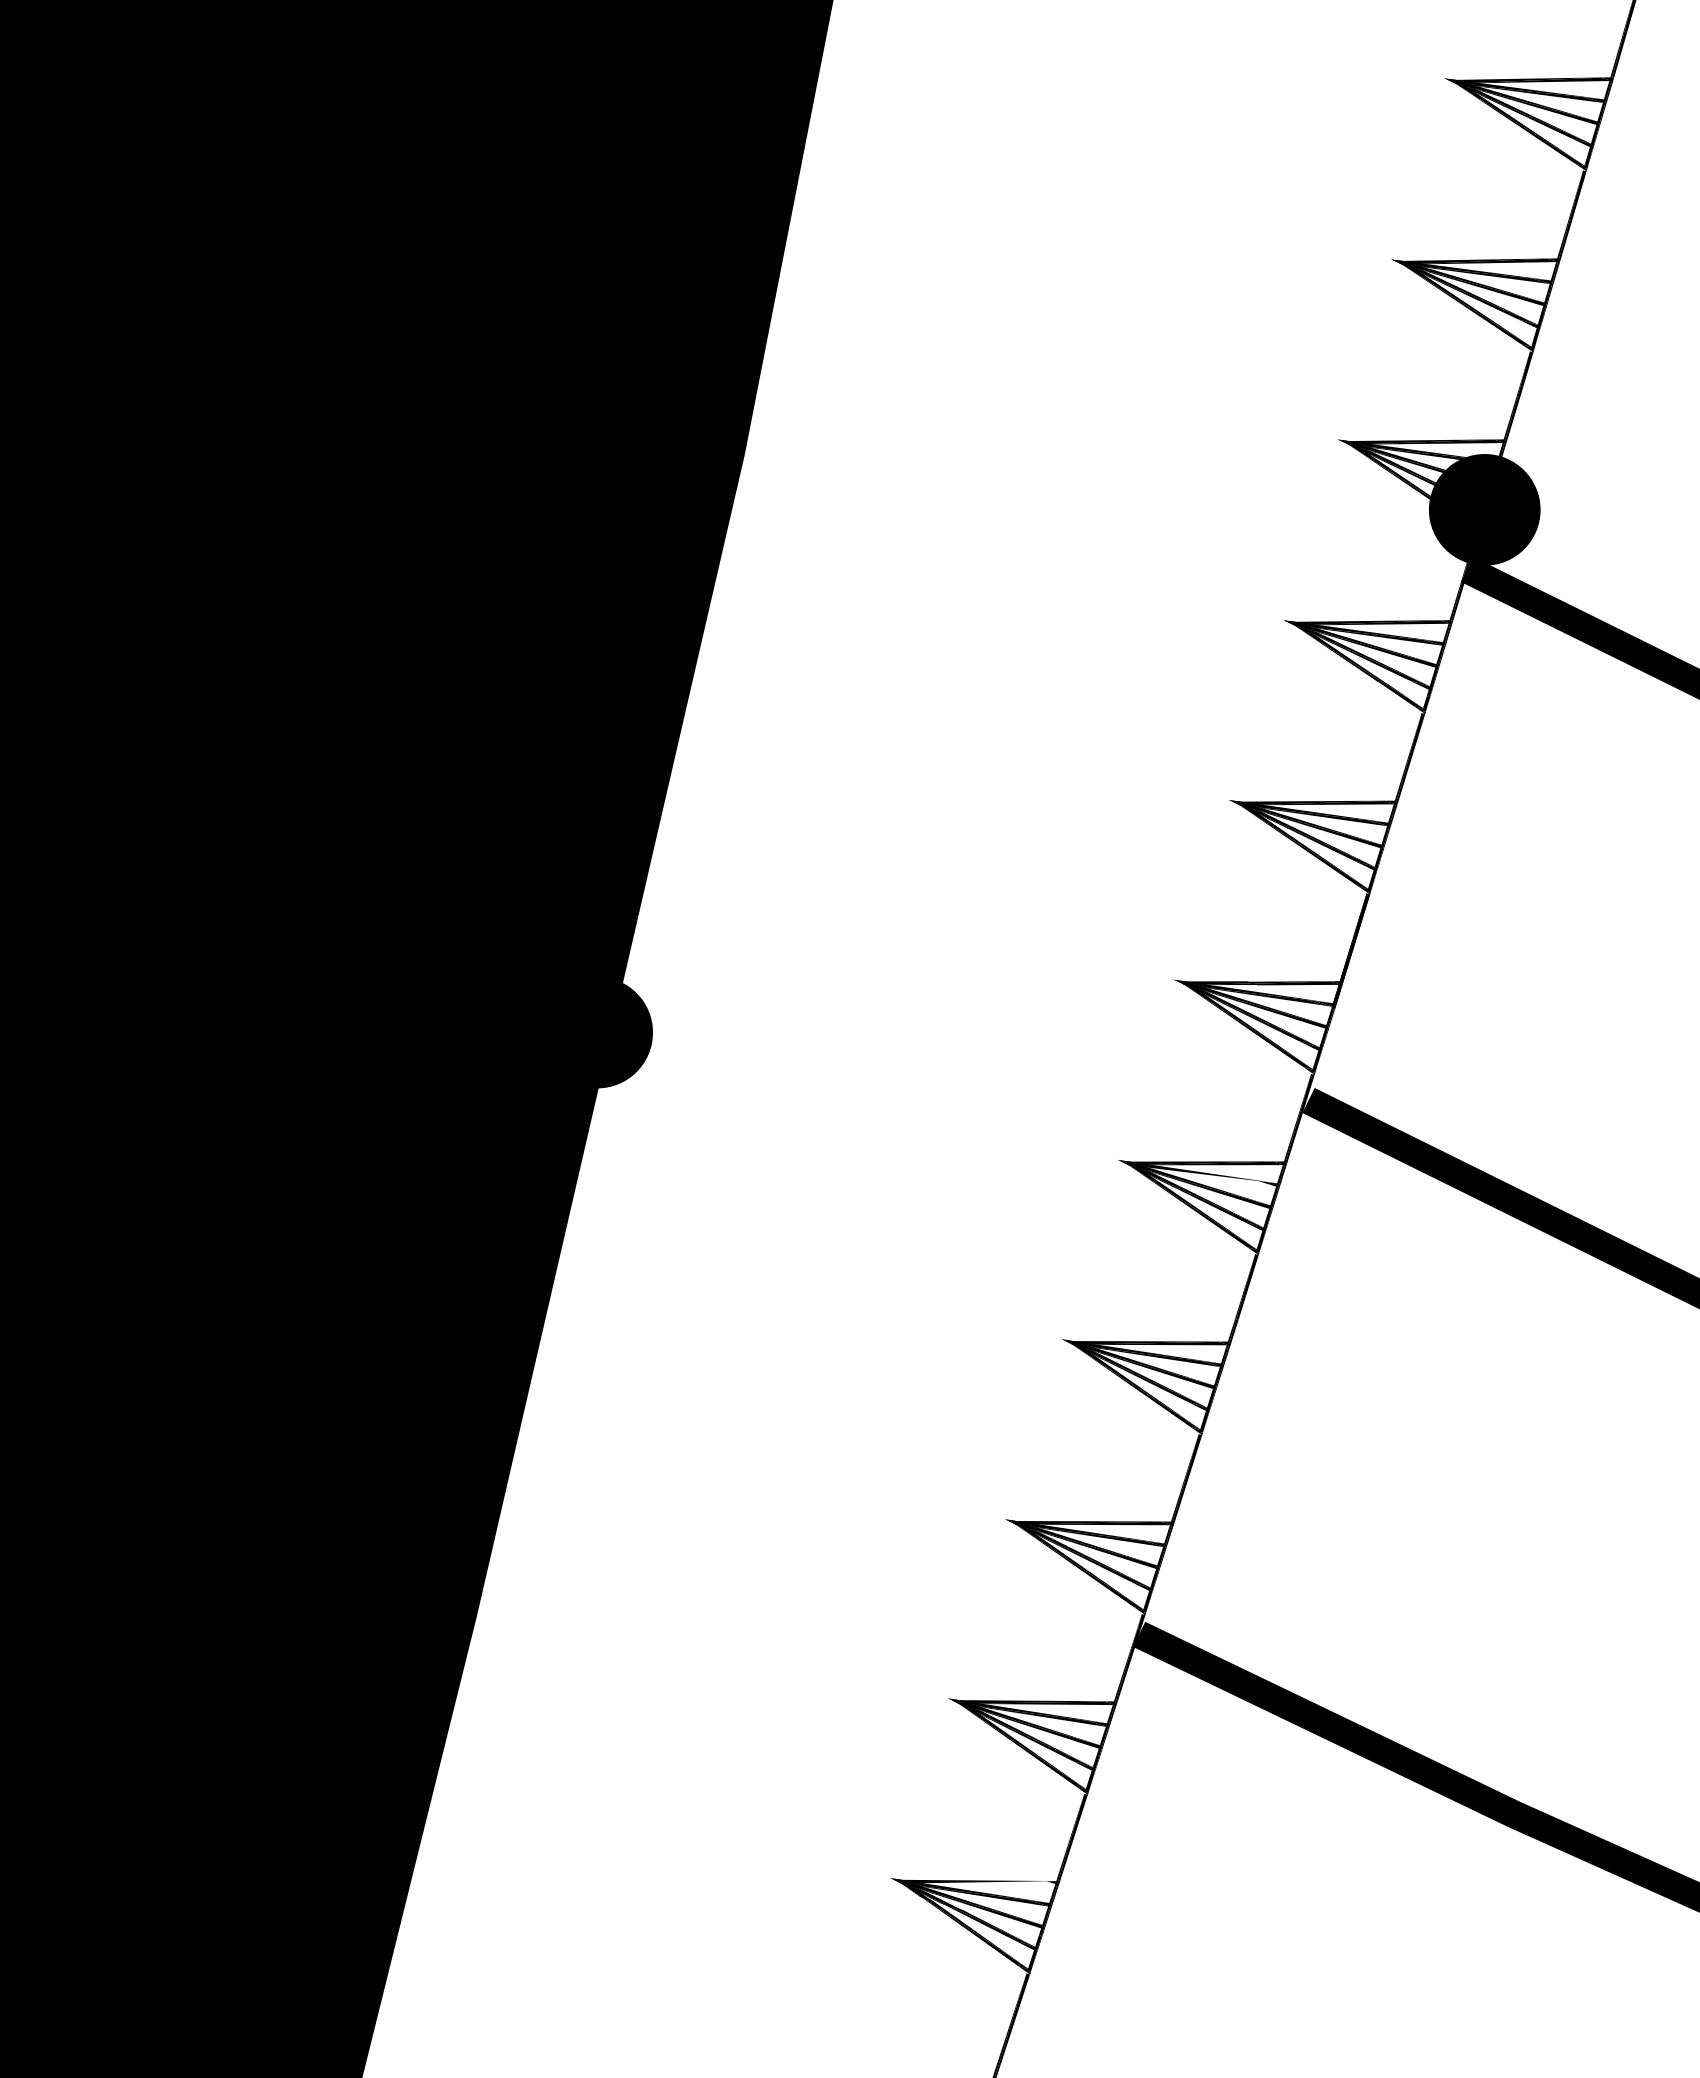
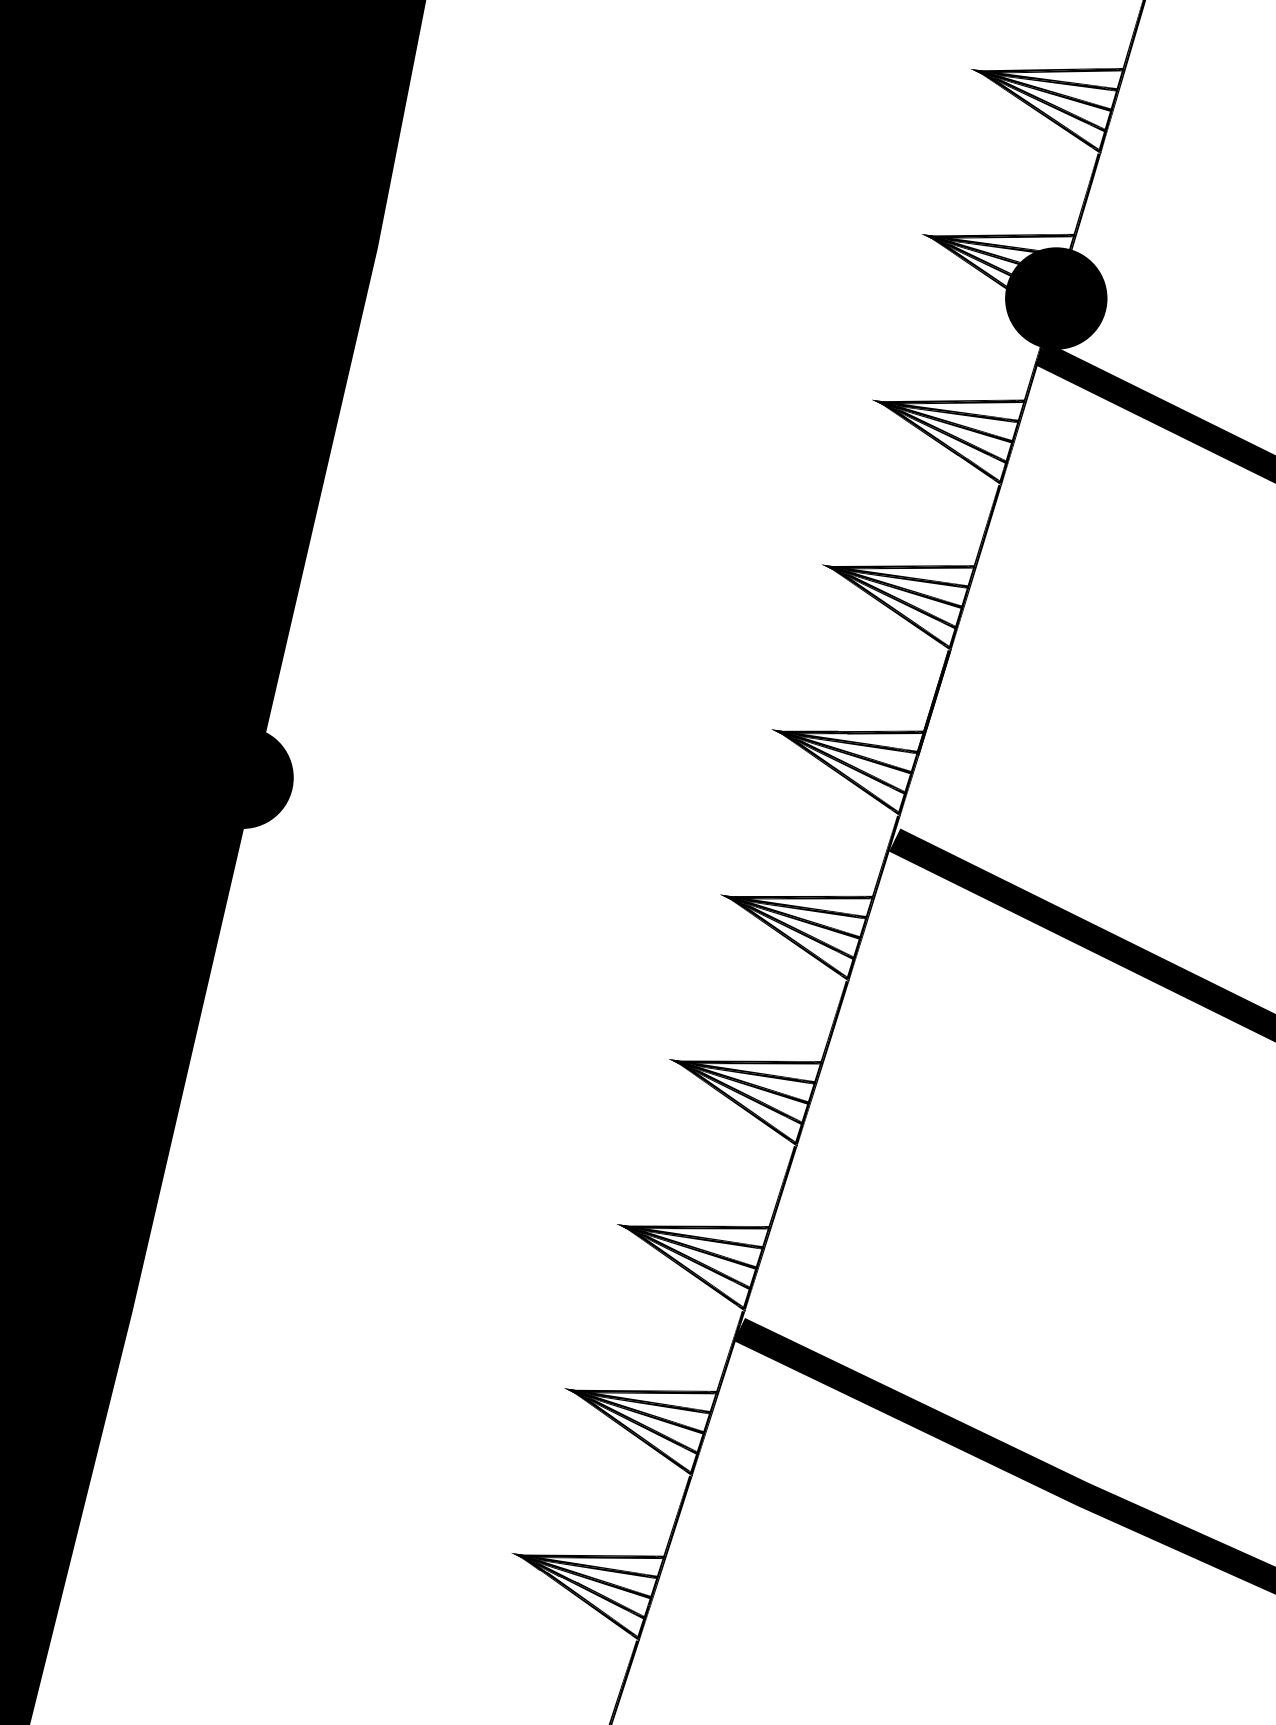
fill: (1203, 1176) -> (798, 909), added
fill: (979, 1882) -> (593, 1556), added

